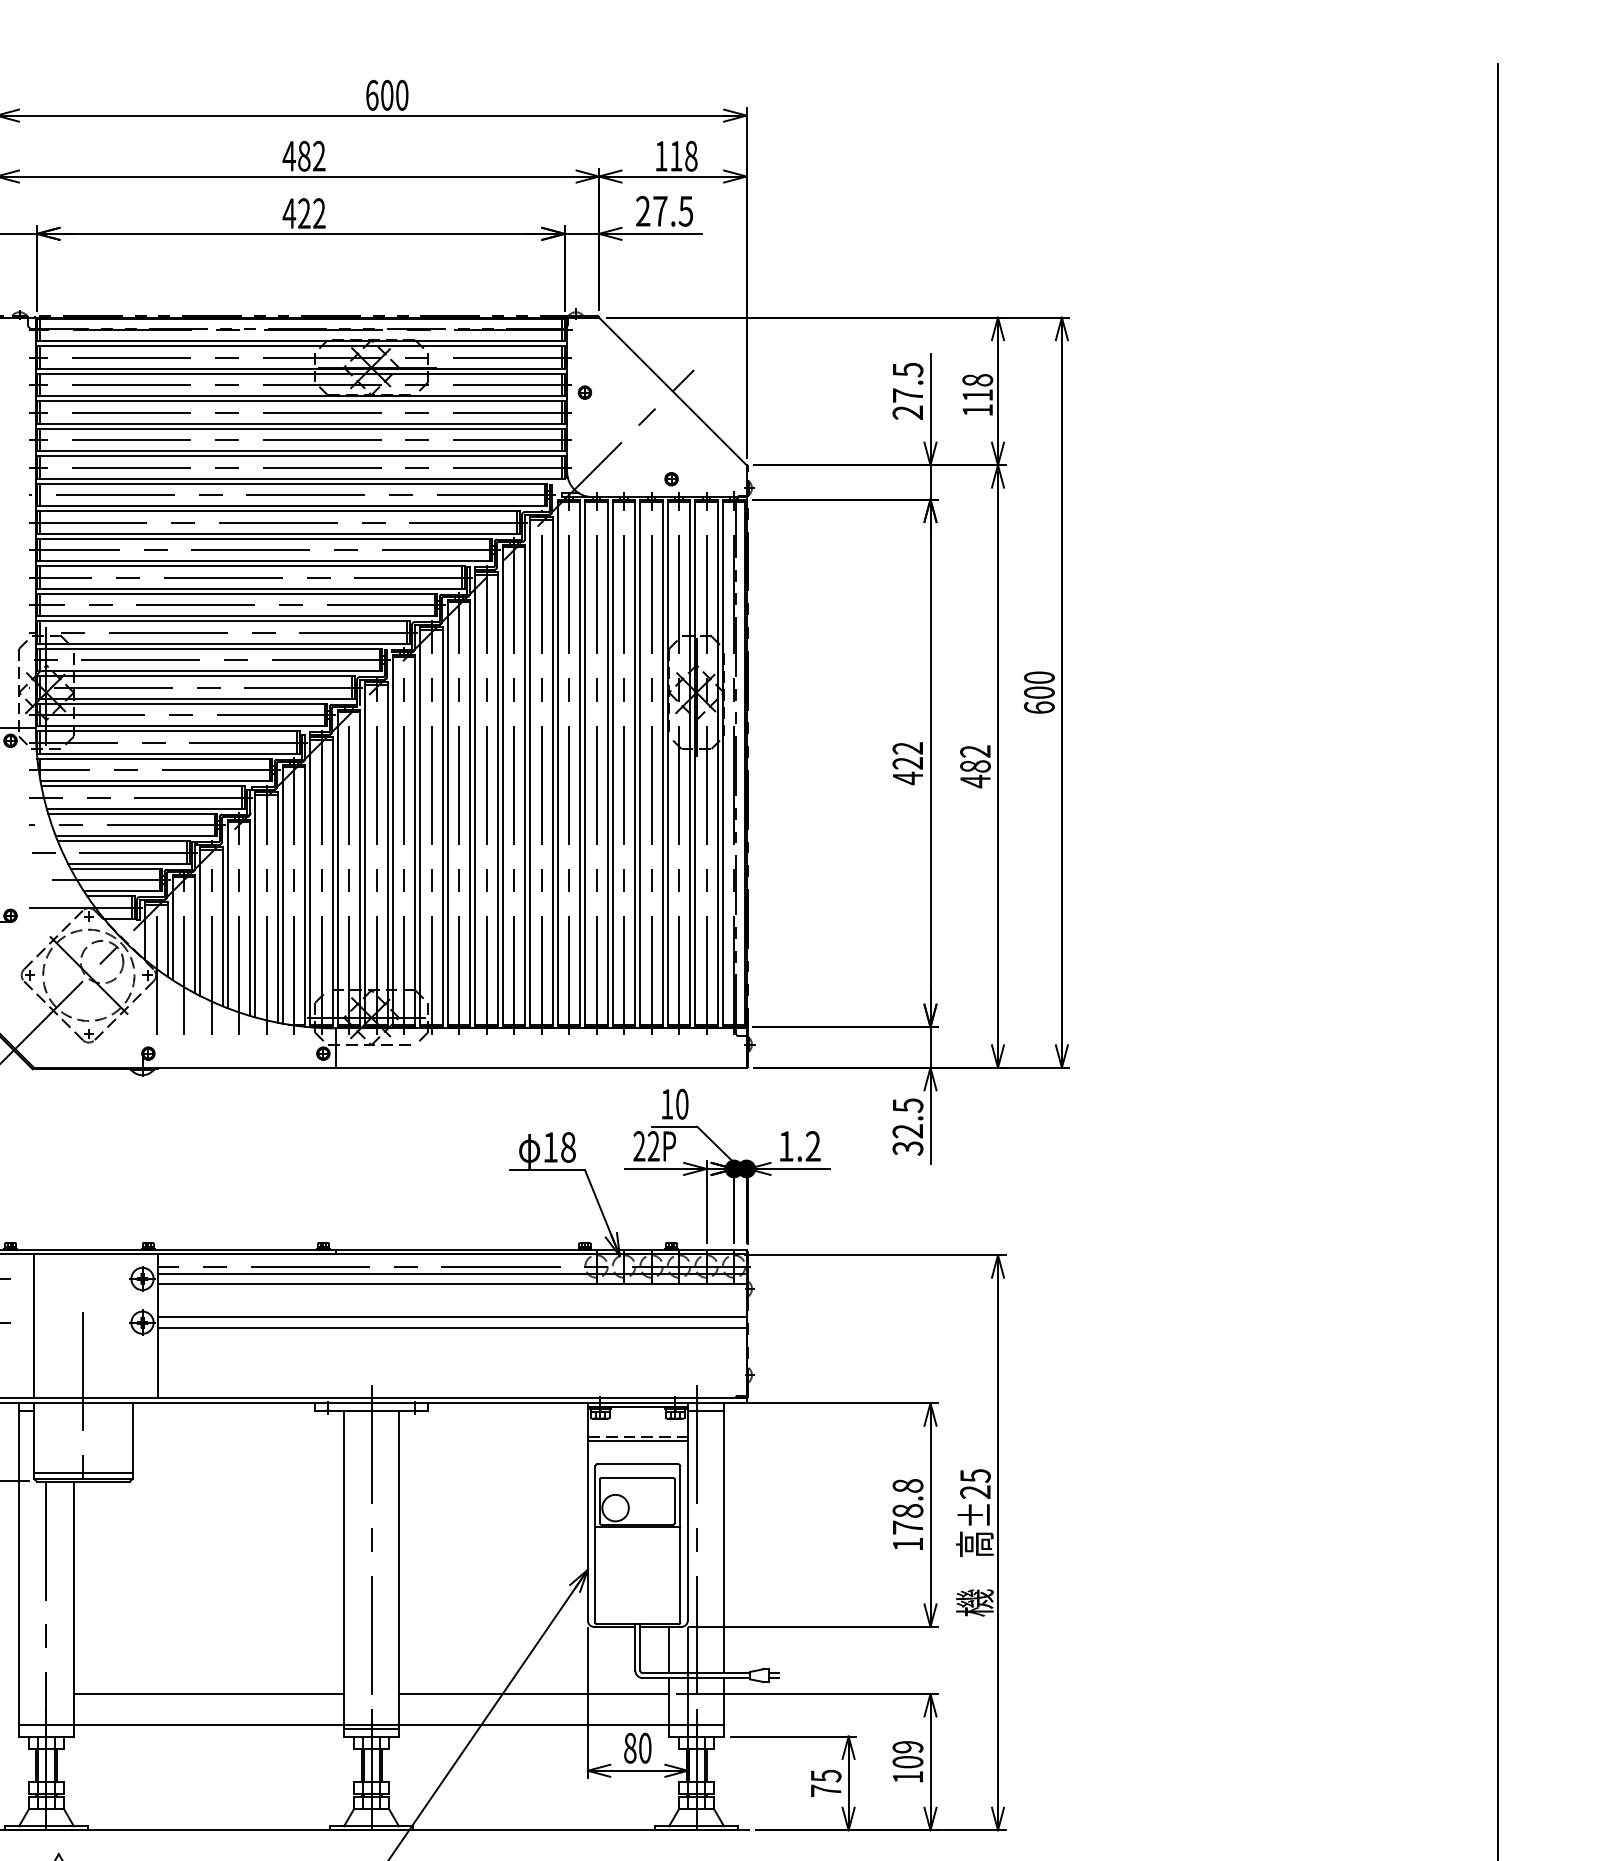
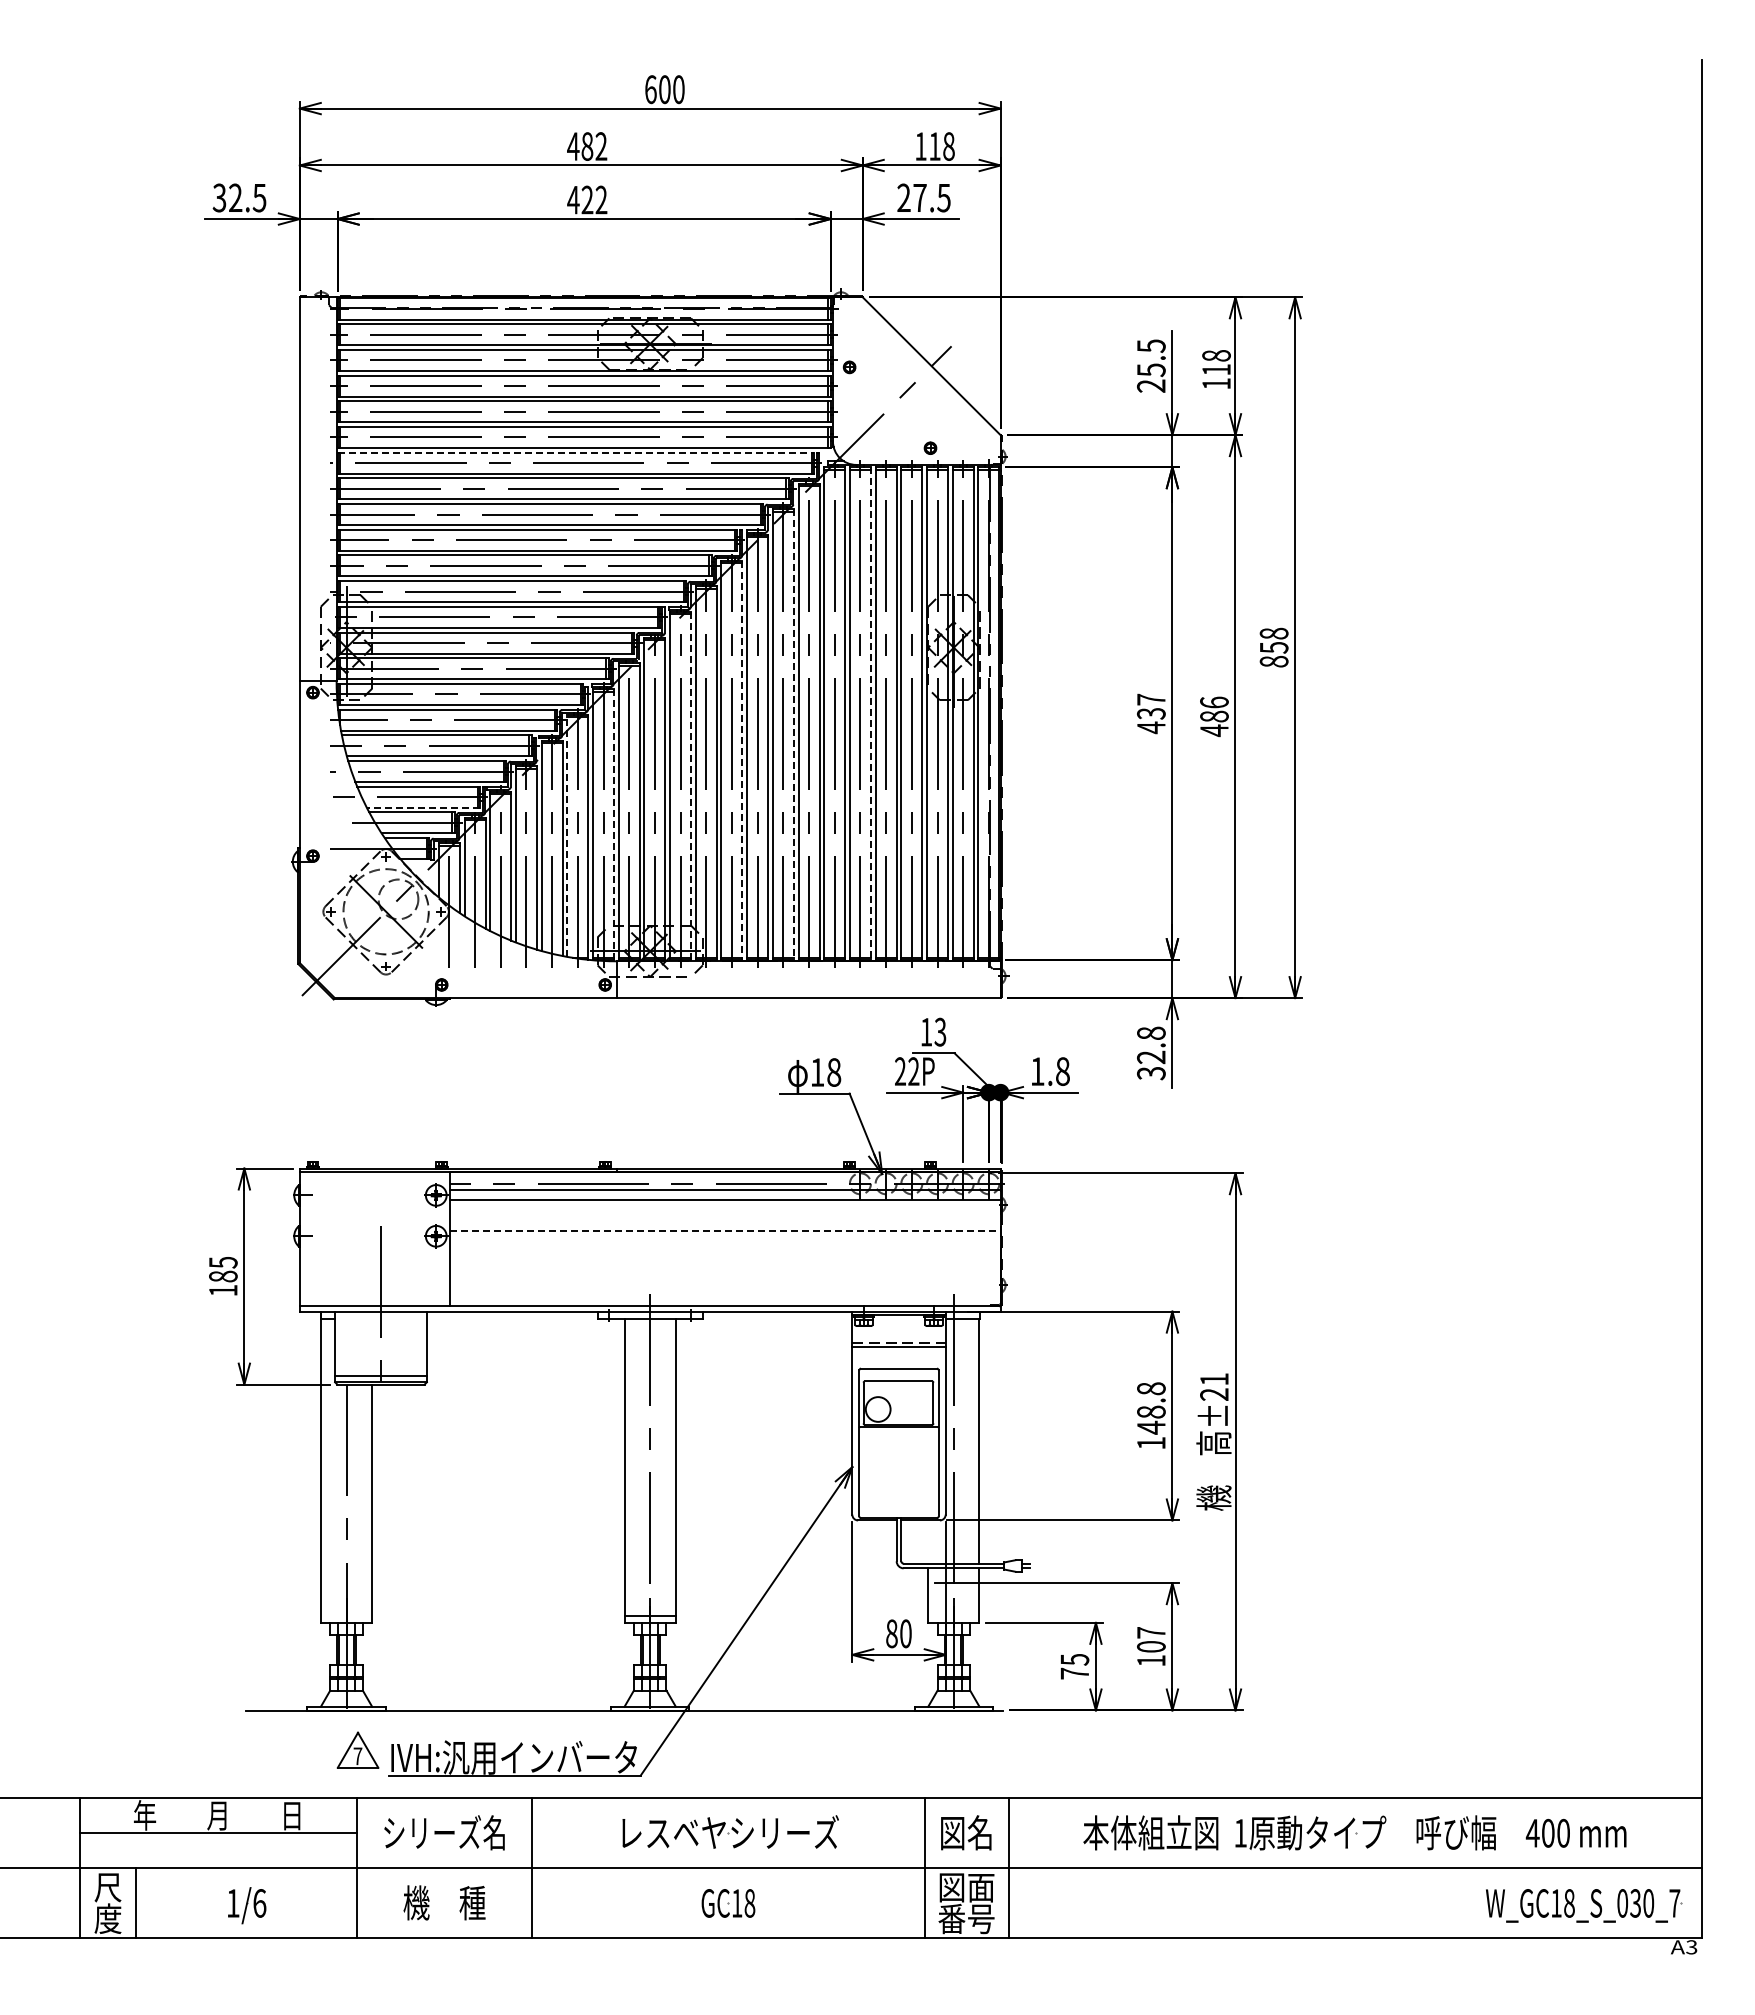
text: (908, 395) -> (1151, 370), 27.5 -> 25.5
line: (292, 483) -> (576, 452), solid -> dashed
text: (1038, 692) -> (1273, 647), 600 -> 858
text: (975, 751) -> (1214, 702), 482 -> 486
text: (908, 755) -> (1151, 706), 422 -> 437
line: (607, 764) -> (870, 714), solid -> dashed
line: (524, 786) -> (793, 735), solid -> dashed
line: (470, 813) -> (742, 760), solid -> dashed
line: (415, 841) -> (691, 786), solid -> dashed
line: (128, 863) -> (423, 807), solid -> dashed
line: (333, 883) -> (614, 825), solid -> dashed
line: (283, 893) -> (567, 835), solid -> dashed
text: (682, 1103) -> (940, 1031), 10 -> 13
text: (908, 1105) -> (1151, 1033), 32.5 -> 32.8
text: (812, 1146) -> (1062, 1071), 1.2 -> 1.8
line: (452, 1317) -> (725, 1231), solid -> dashed
line: (33, 1326) -> (334, 1239), removed
line: (452, 1328) -> (725, 1241), removed
text: (975, 1476) -> (1214, 1379), ±25 -> ±21
text: (908, 1527) -> (1151, 1427), 178.8 -> 148.8
line: (669, 1649) -> (928, 1541), removed
line: (209, 1694) -> (498, 1583), removed
line: (533, 1694) -> (801, 1583), removed
line: (370, 1725) -> (649, 1612), removed
text: (908, 1746) -> (1151, 1632), 109 -> 107

